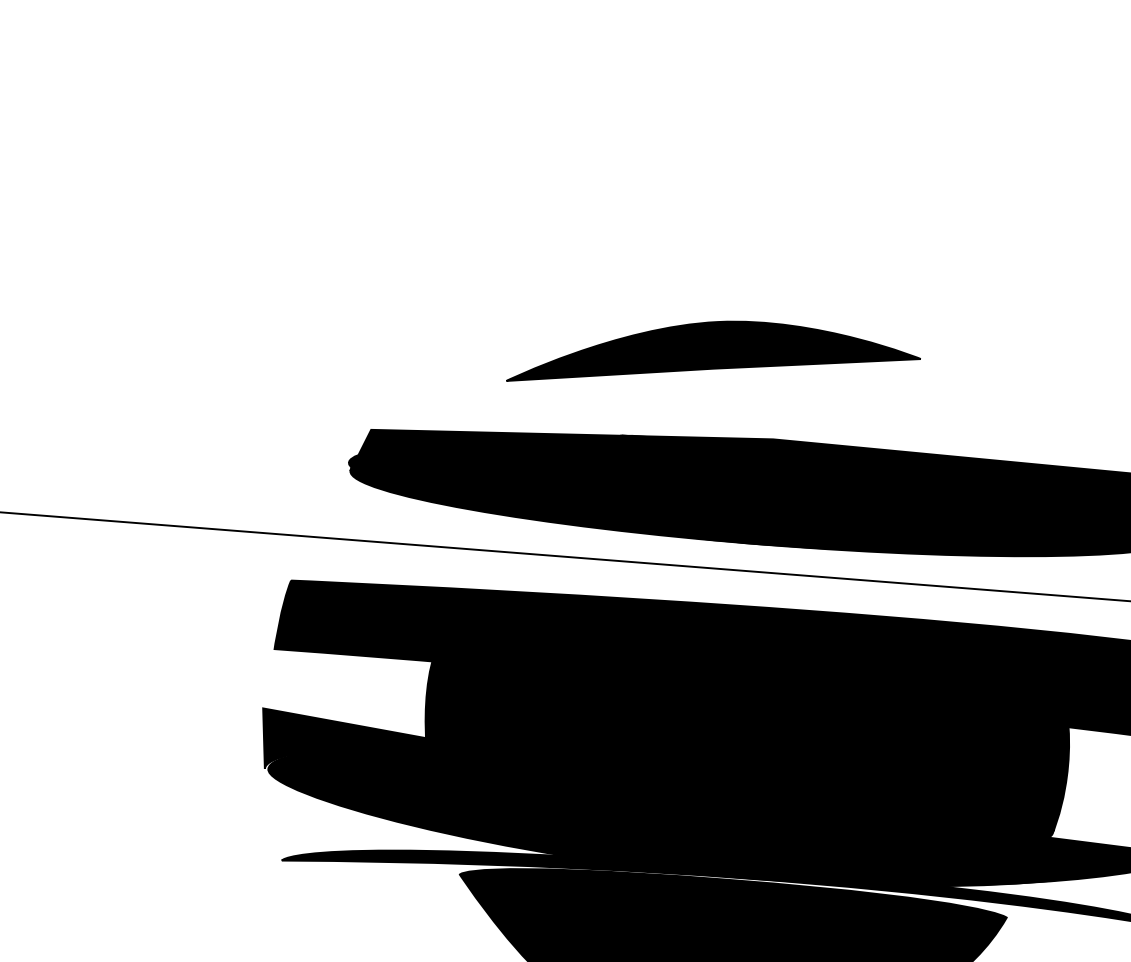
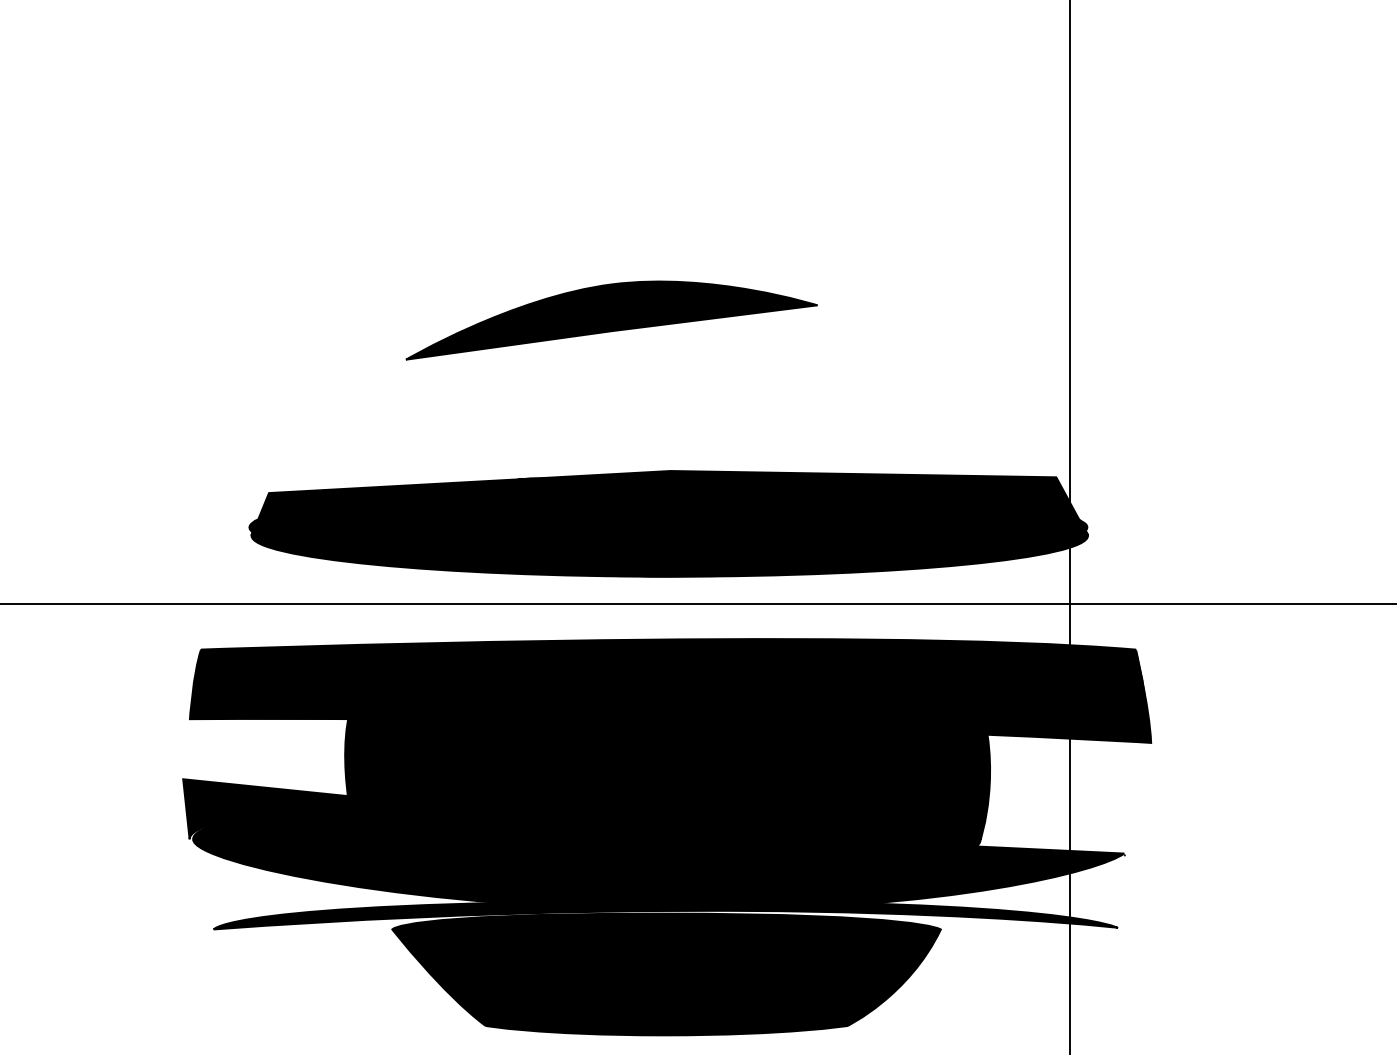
part: (714, 358) -> (611, 320), moved

